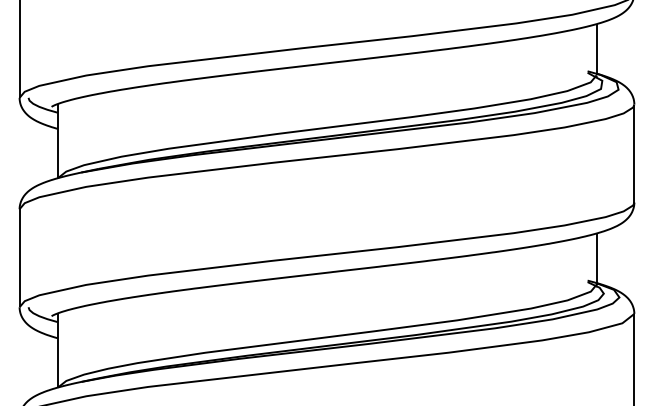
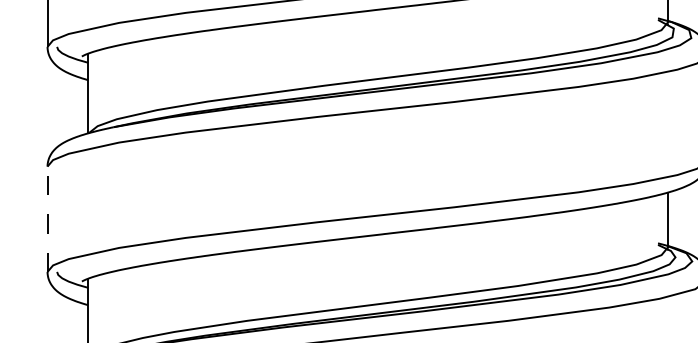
line: (19, 257) -> (47, 218), solid -> dashed

